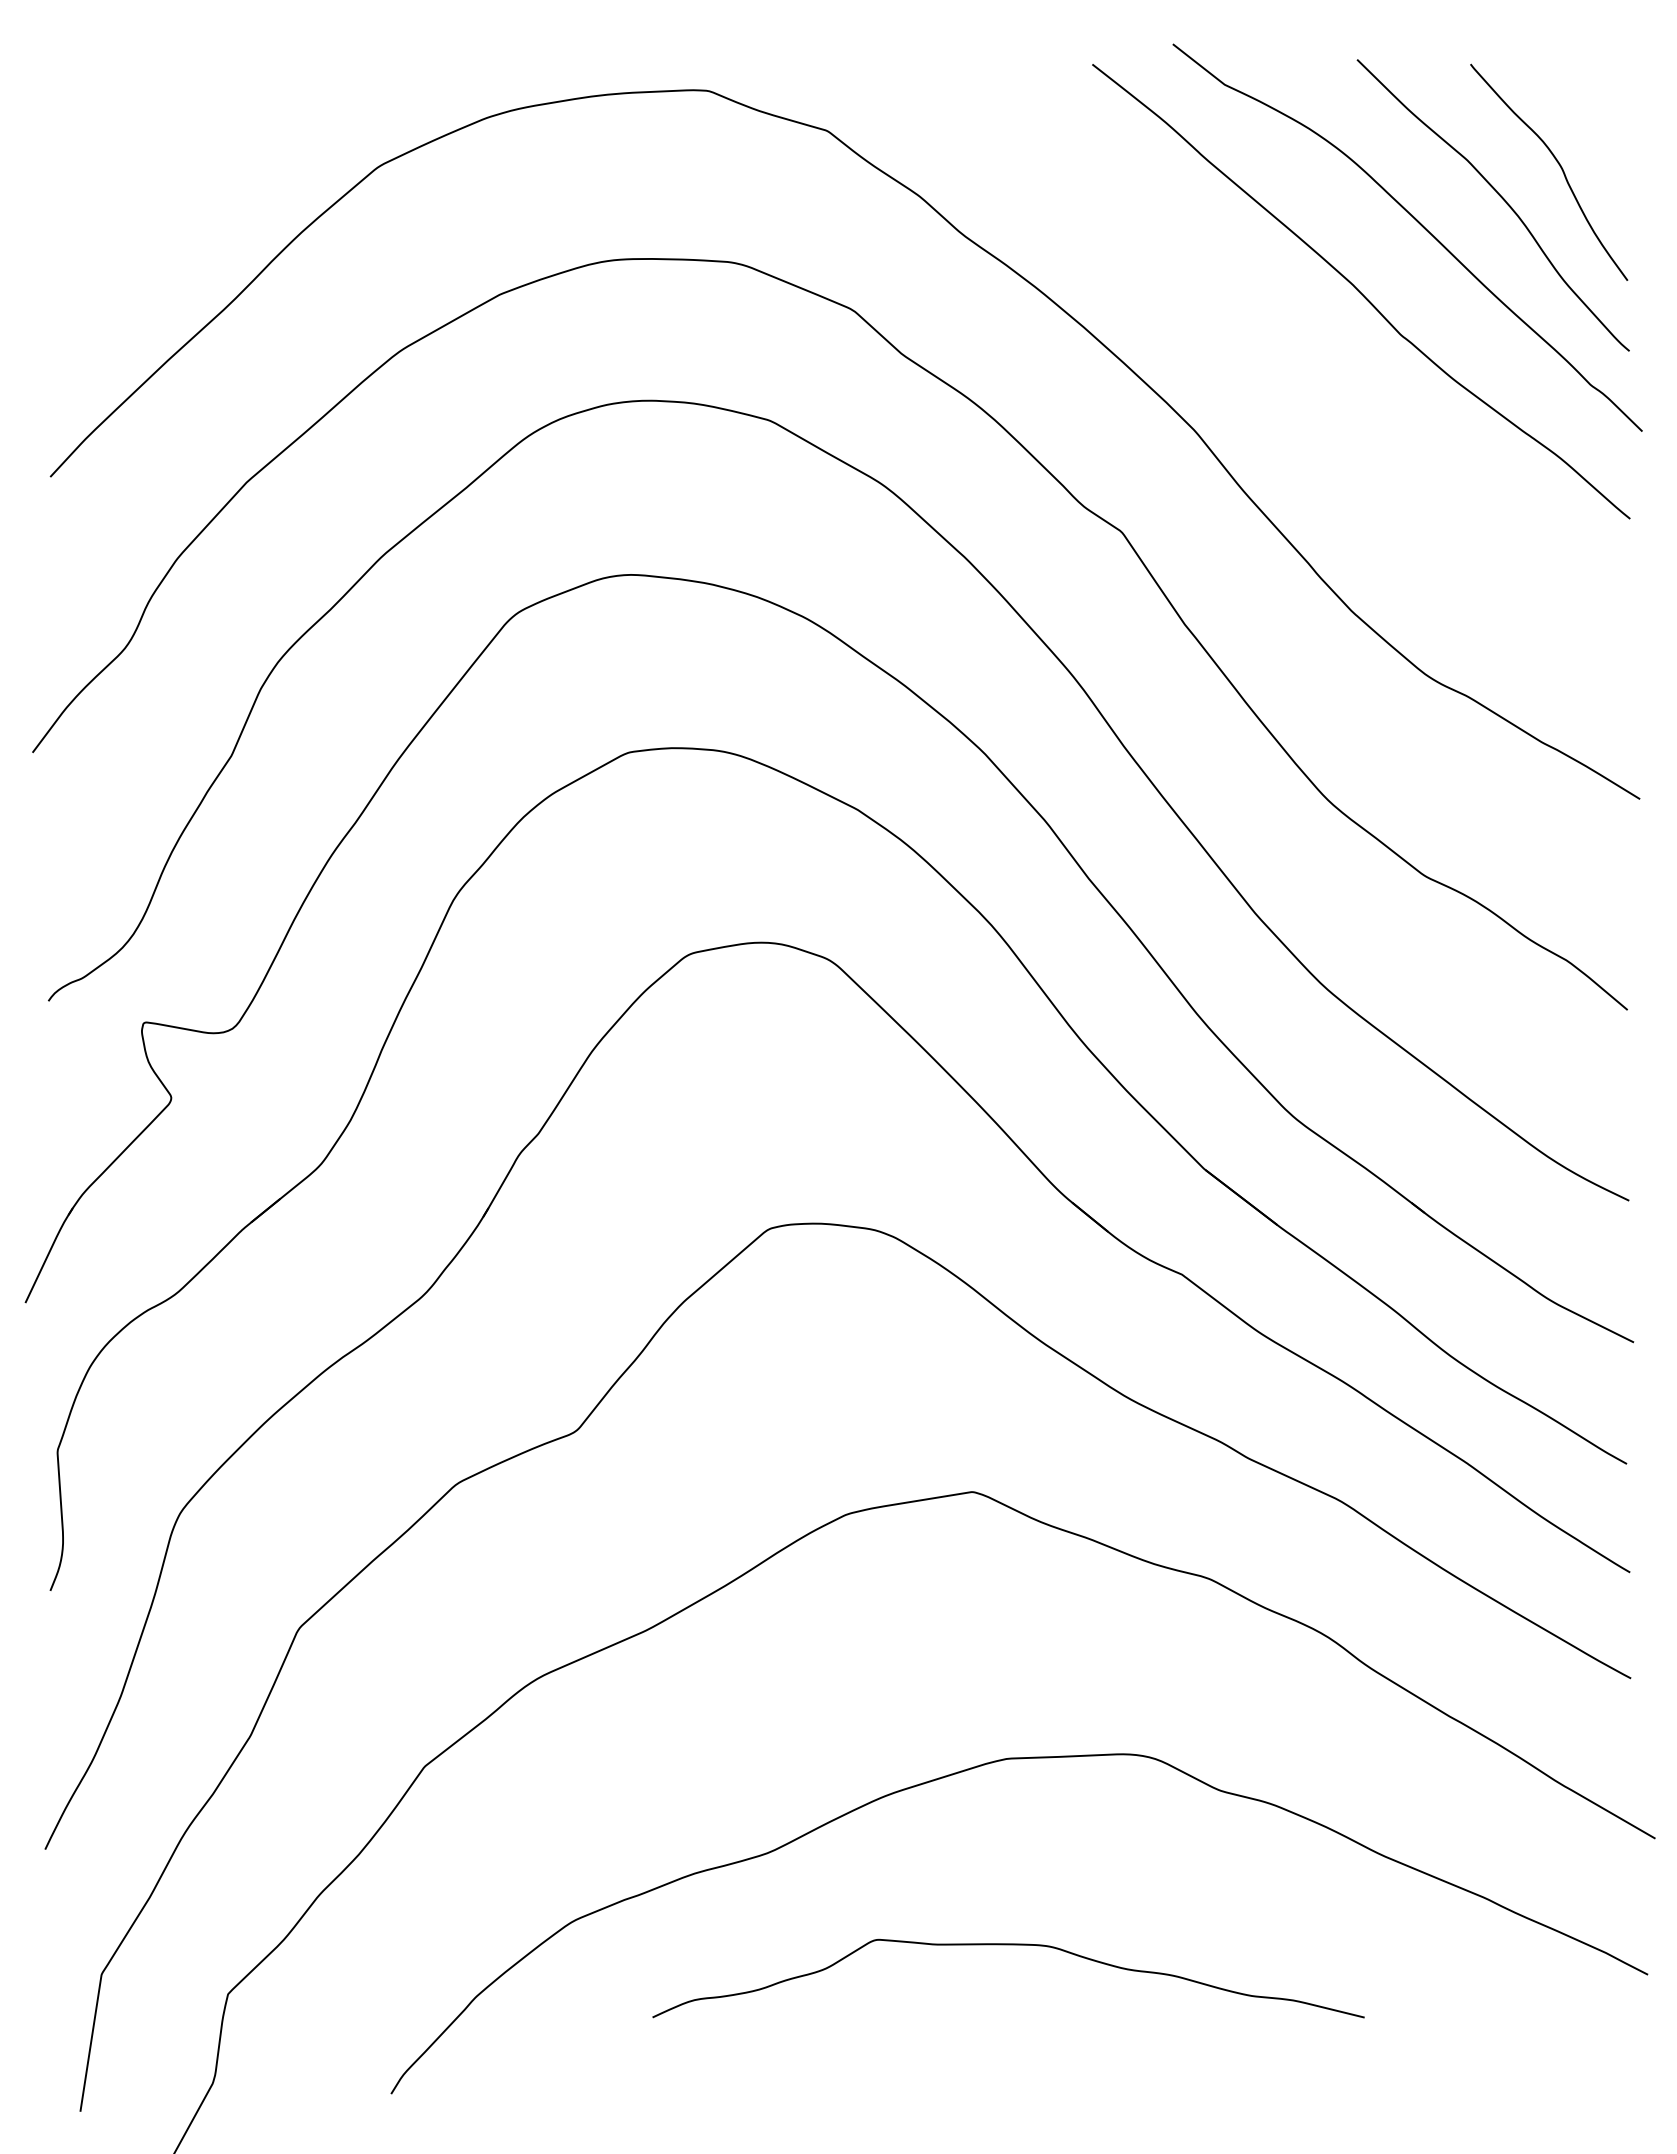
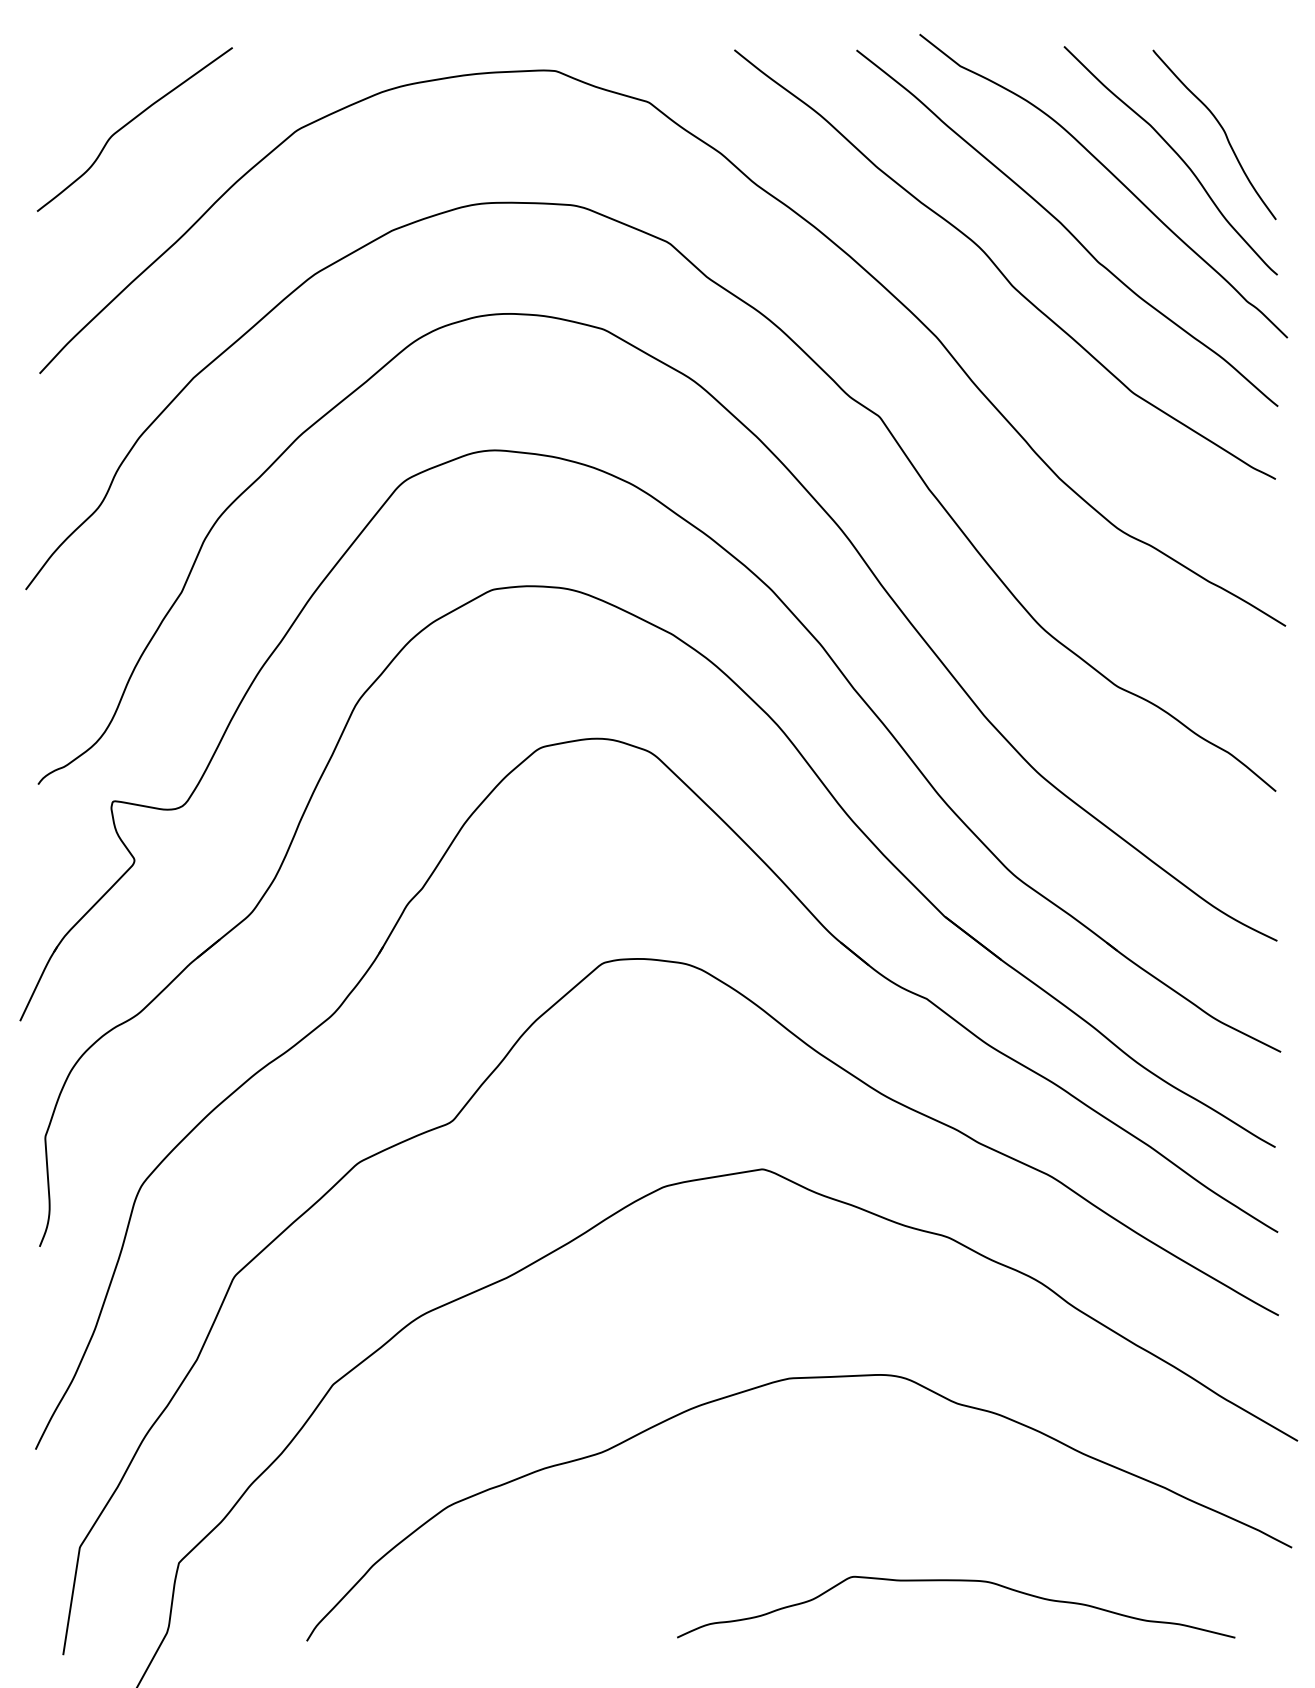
curve: (165, 157) -> (129, 123), added
curve: (1274, 343) -> (999, 269), added
curve: (1008, 1945) -> (956, 1581), moved

